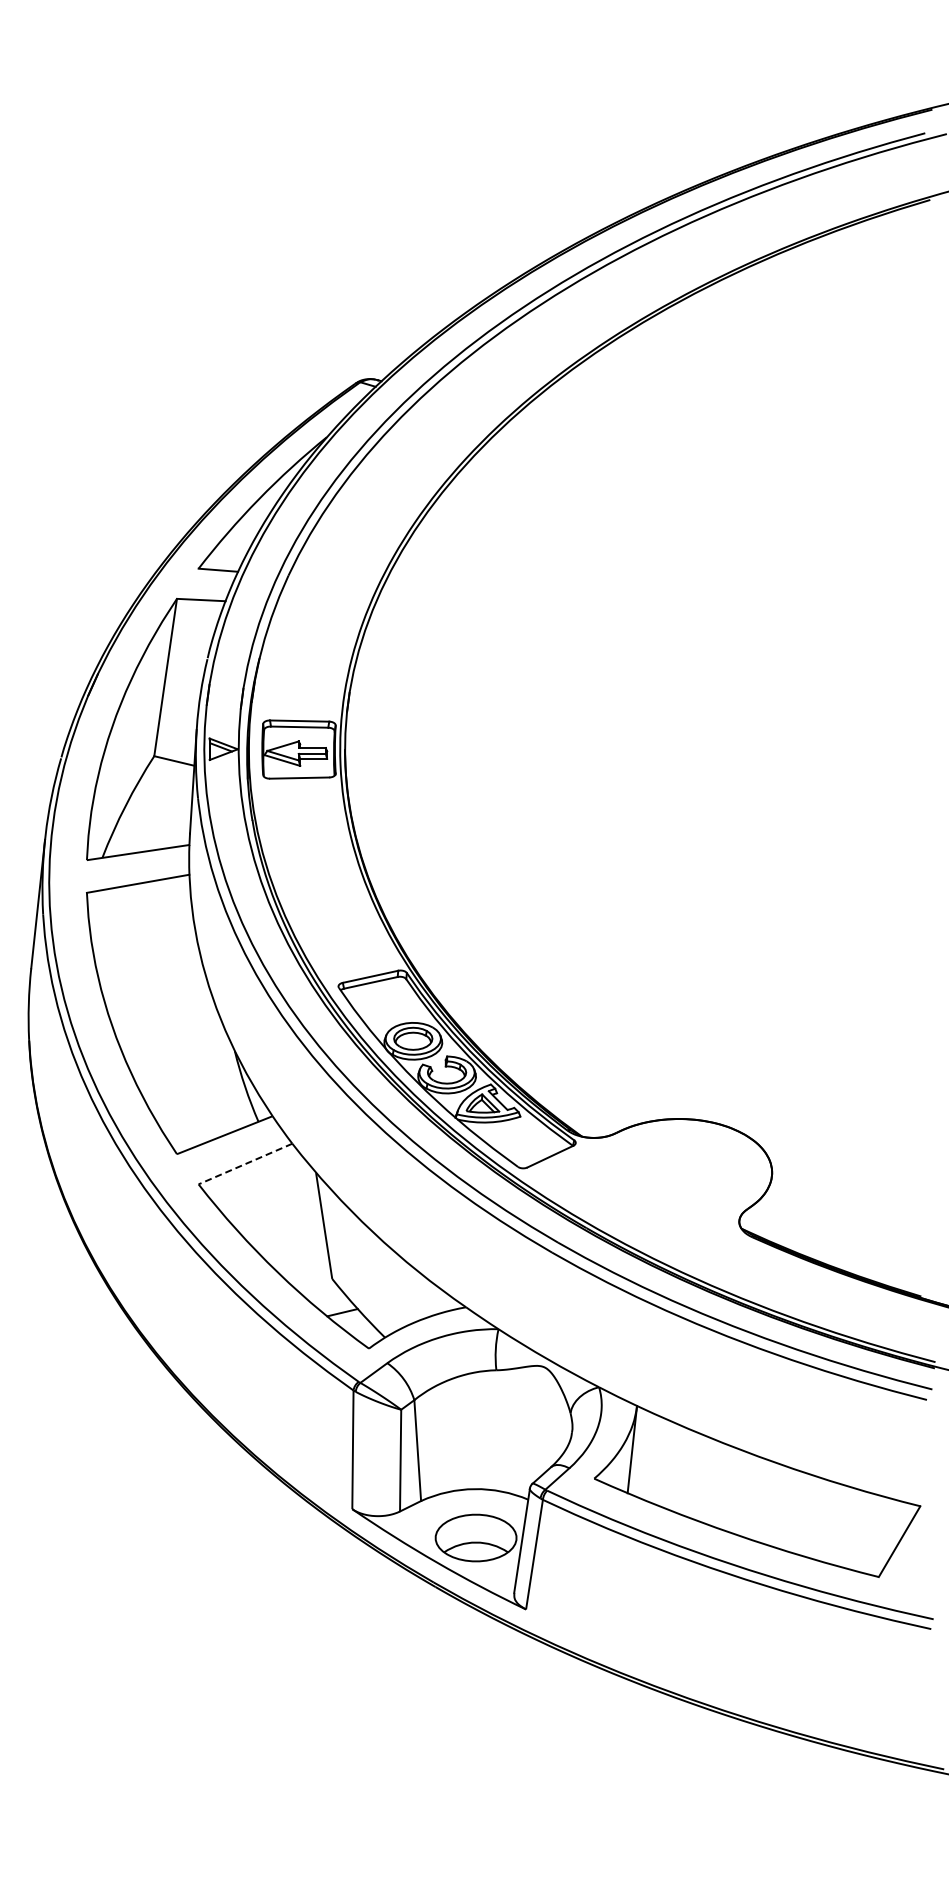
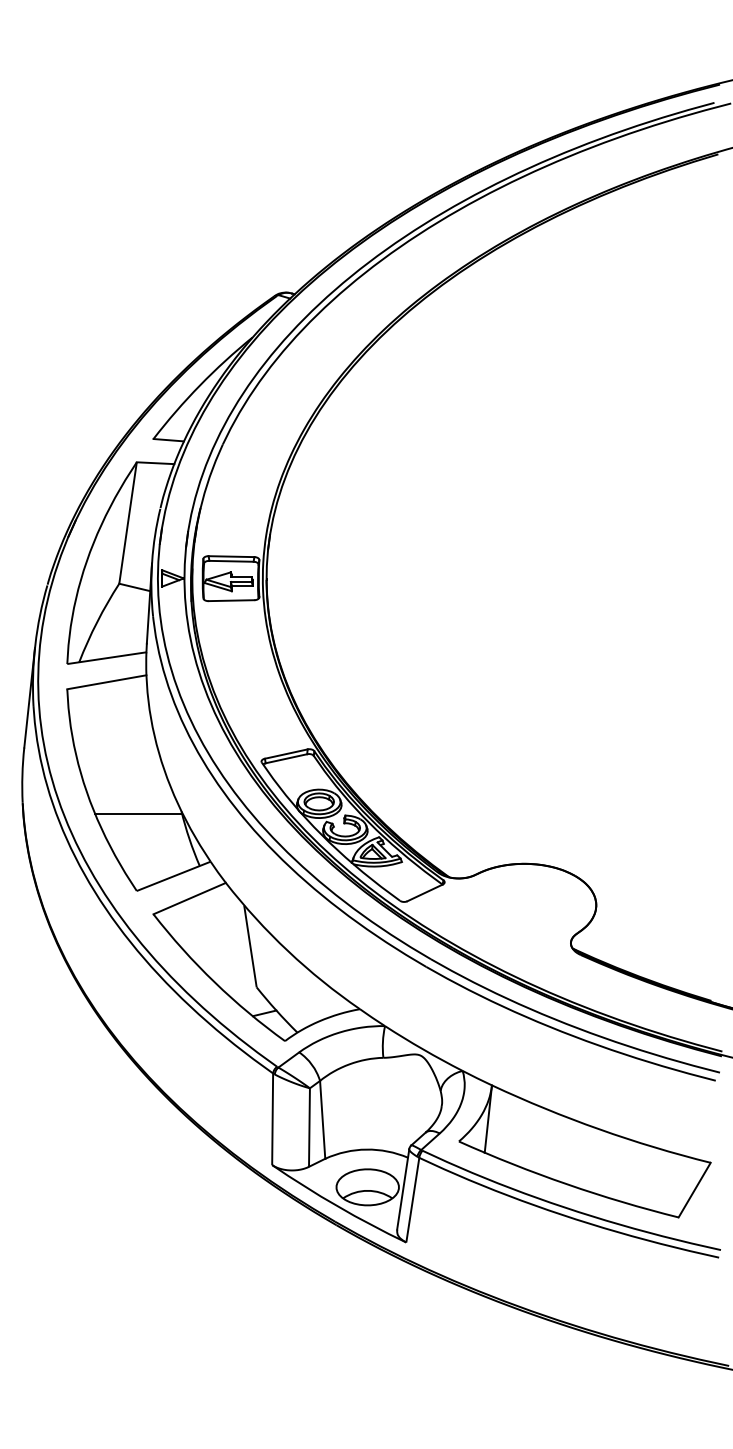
line: (179, 1054) -> (138, 814), added
line: (245, 1164) -> (189, 898), dashed -> solid

